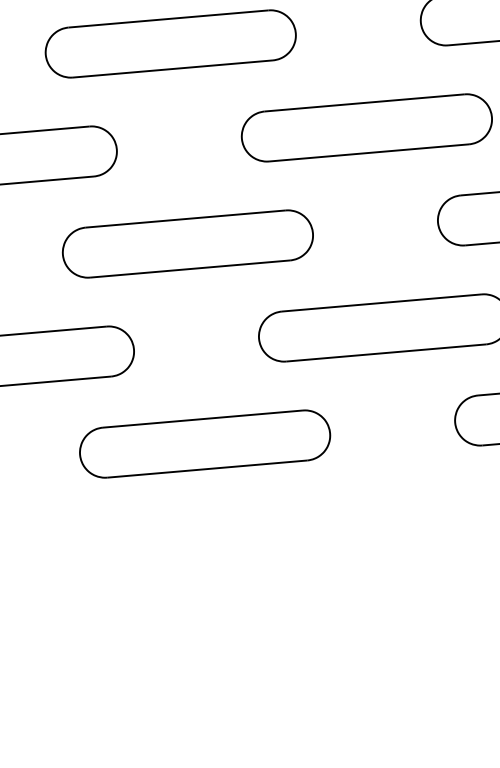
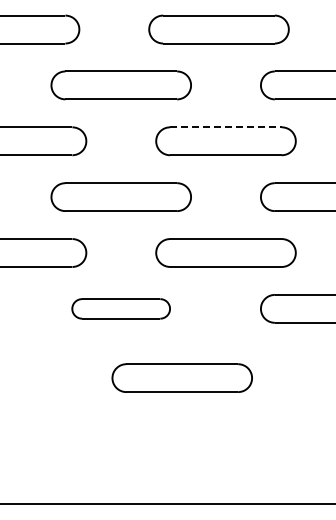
line: (365, 103) -> (226, 127), solid -> dashed
part: (203, 443) -> (120, 308), size x0.7
part: (323, 557) -> (181, 377), added

